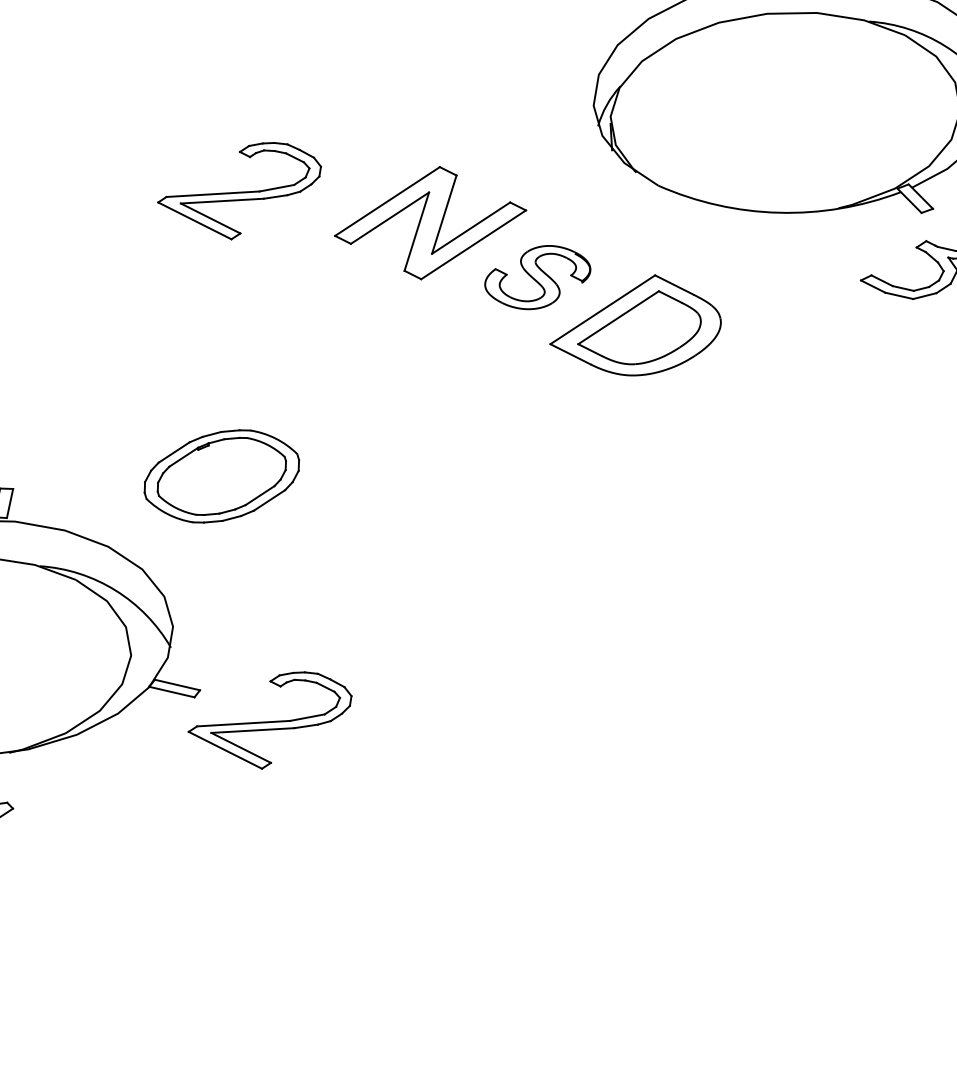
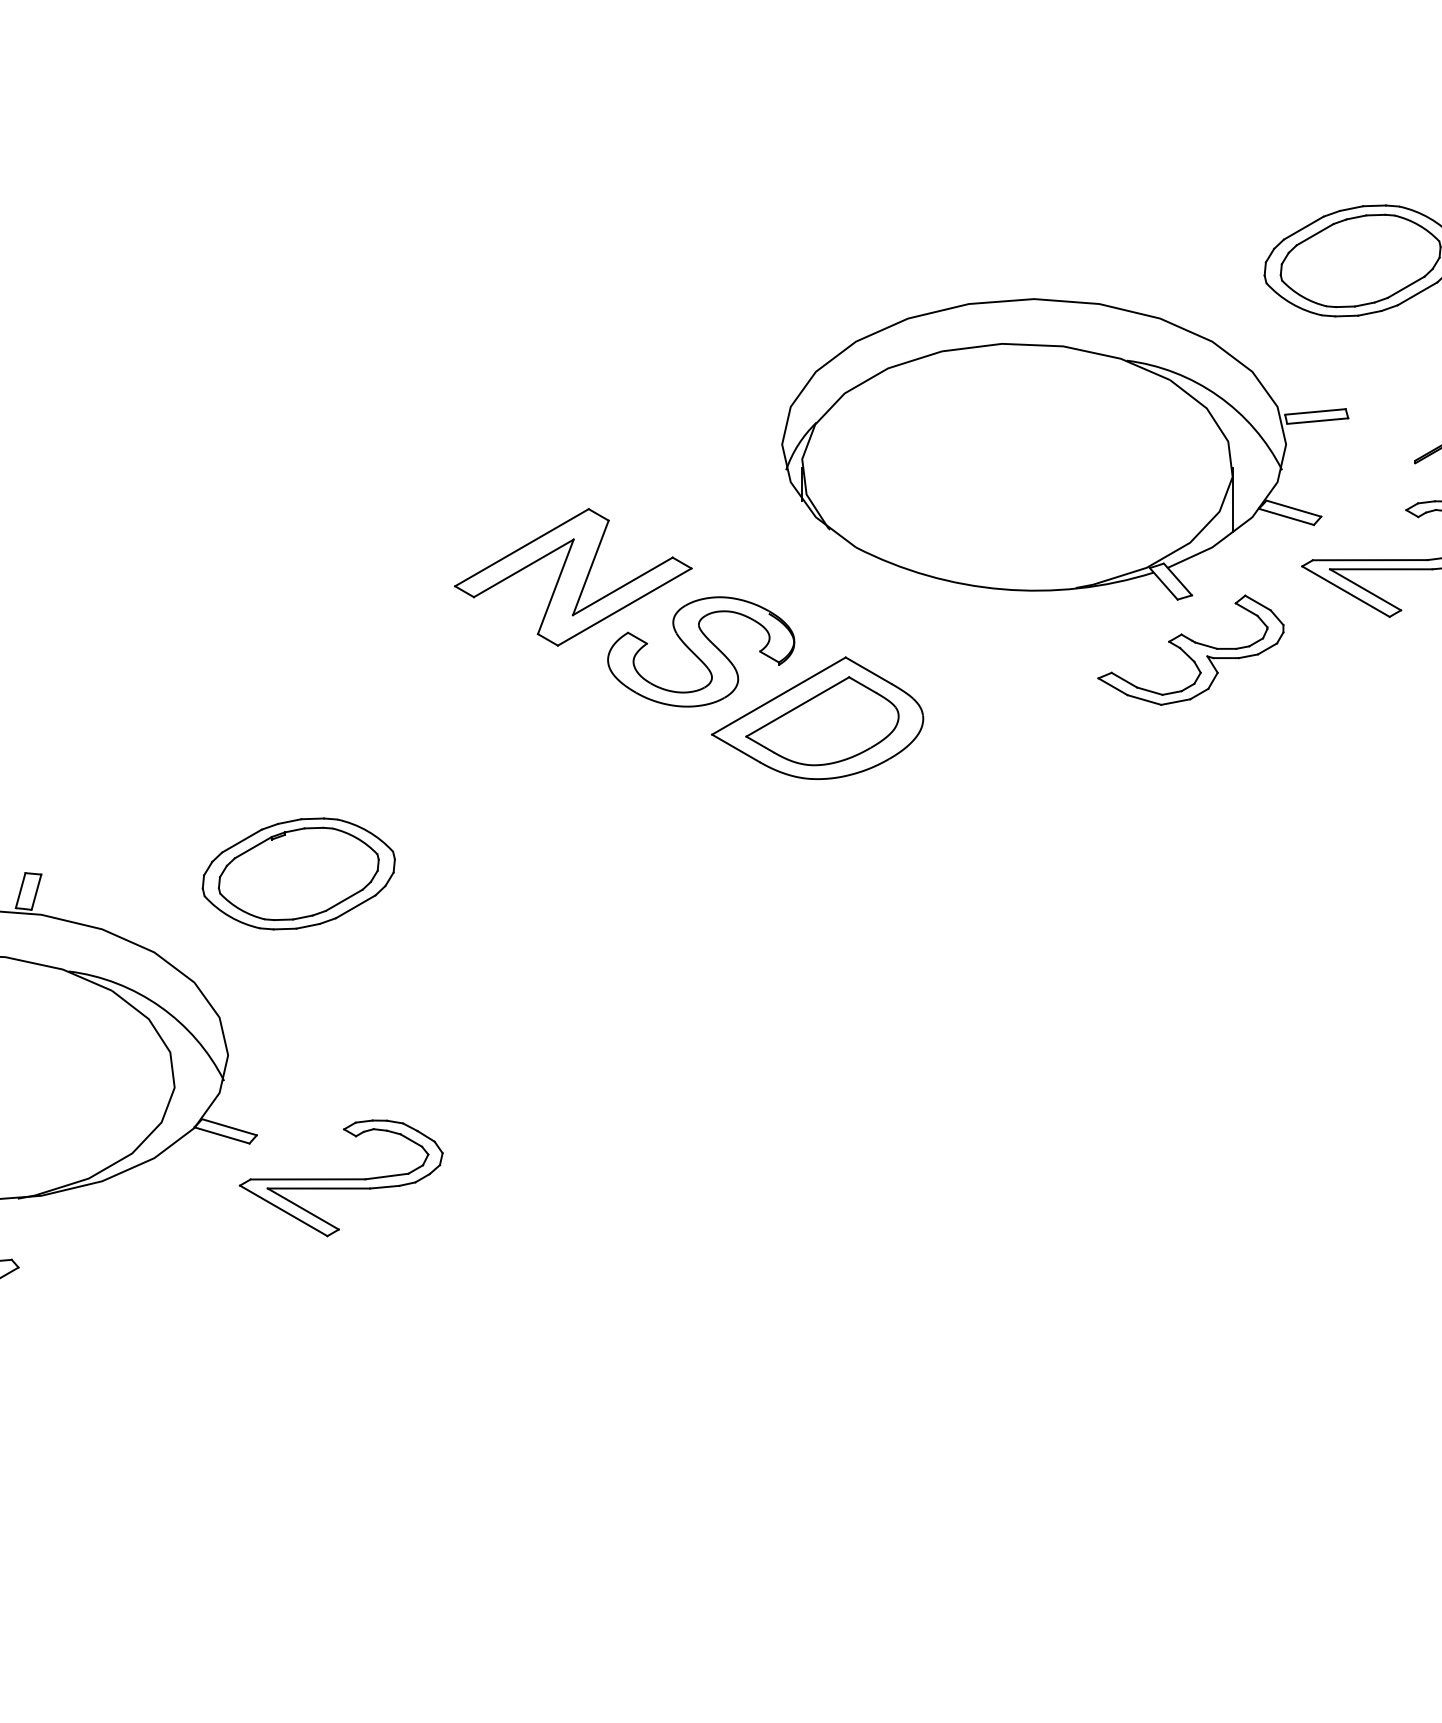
part: (239, 191) -> (340, 525), removed
part: (537, 277) -> (701, 651), size x1.43

